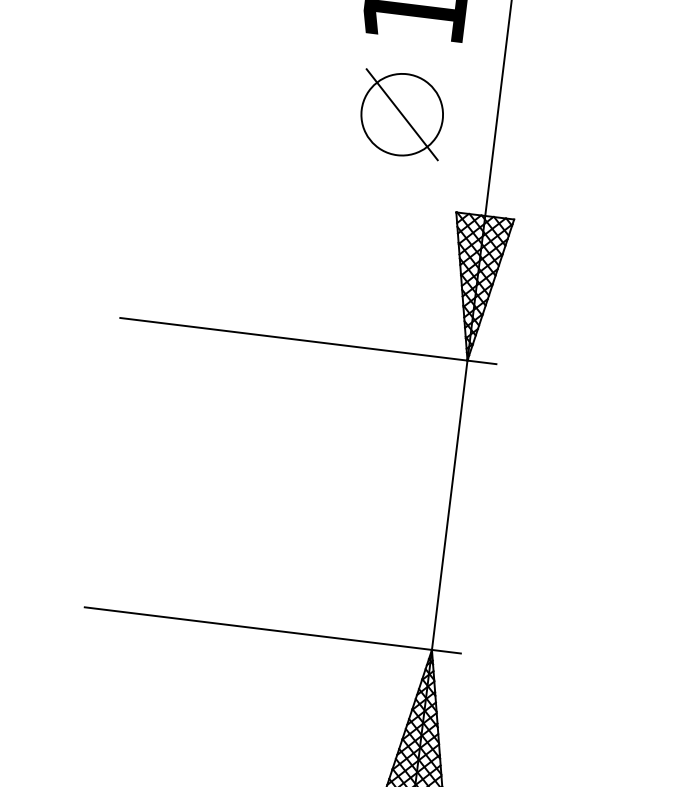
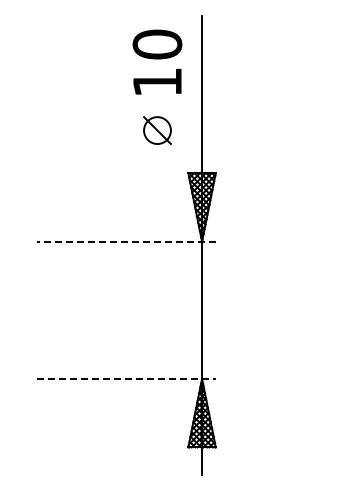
part: (402, 114) -> (157, 130), size x0.7
line: (308, 340) -> (126, 241), solid -> dashed
line: (274, 629) -> (127, 378), solid -> dashed

